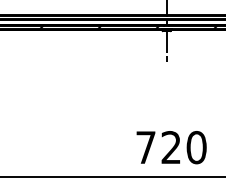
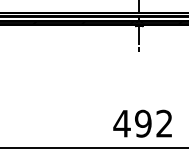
text: (170, 147) -> (142, 123), 720 -> 492

